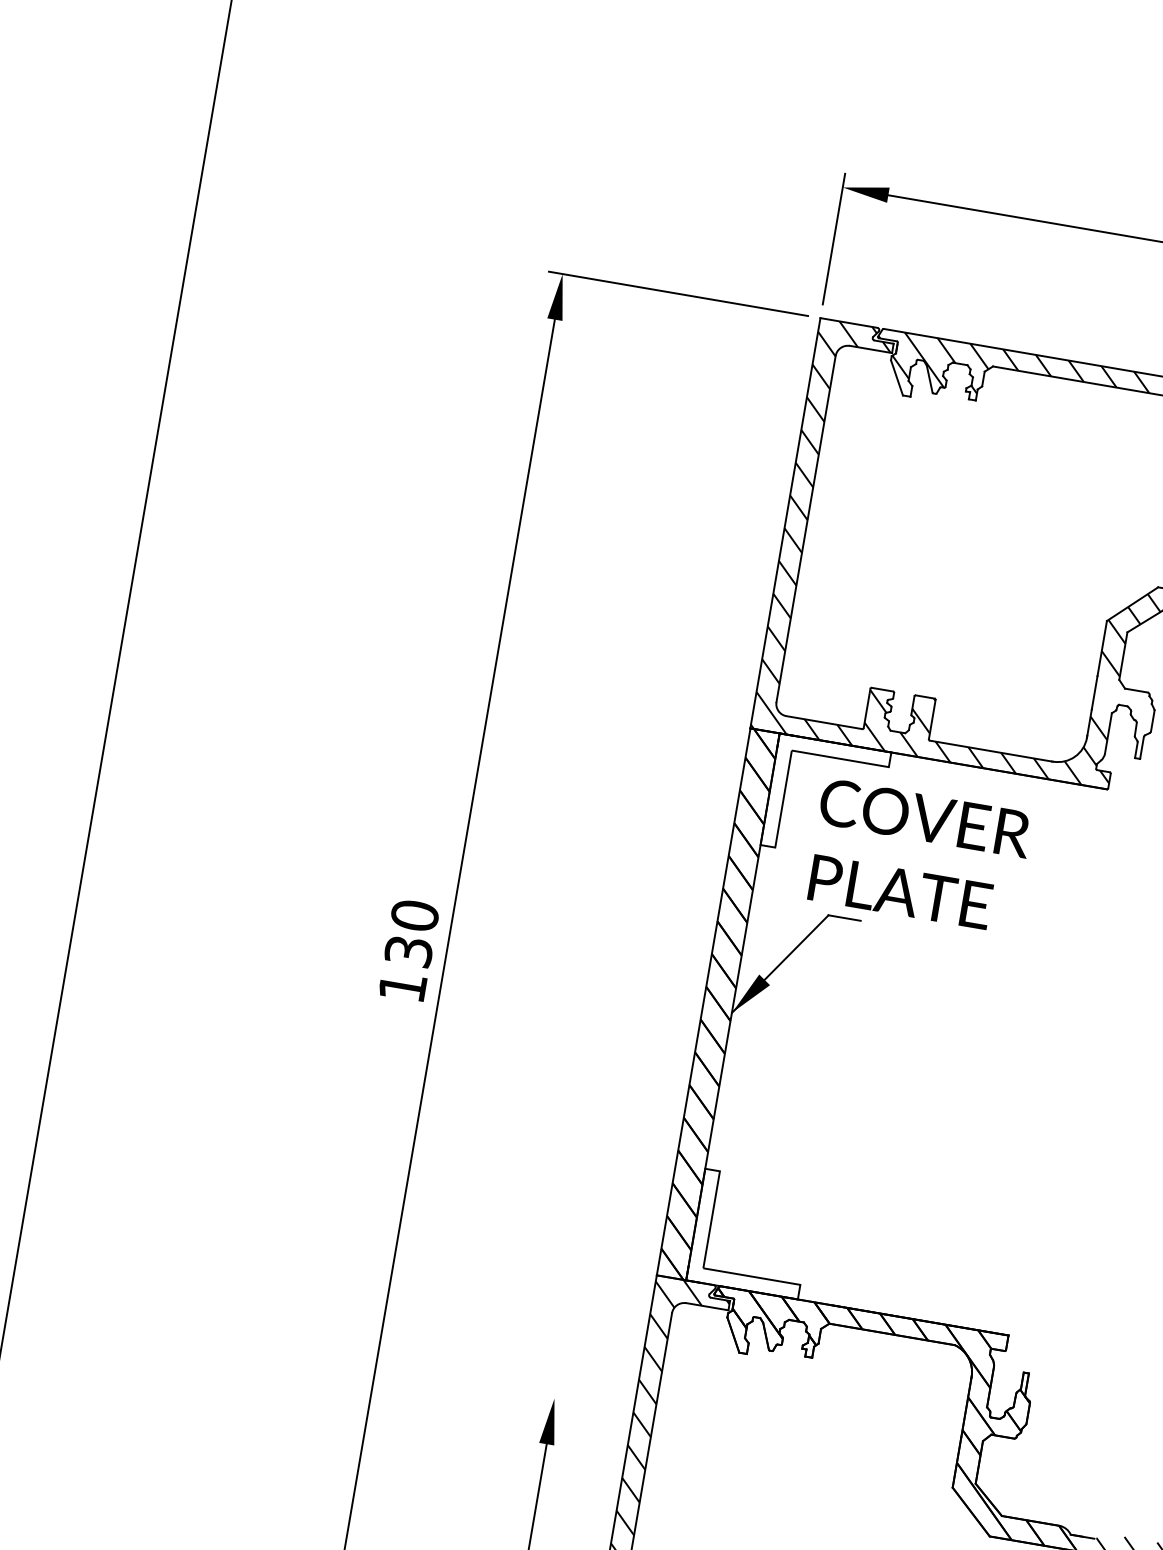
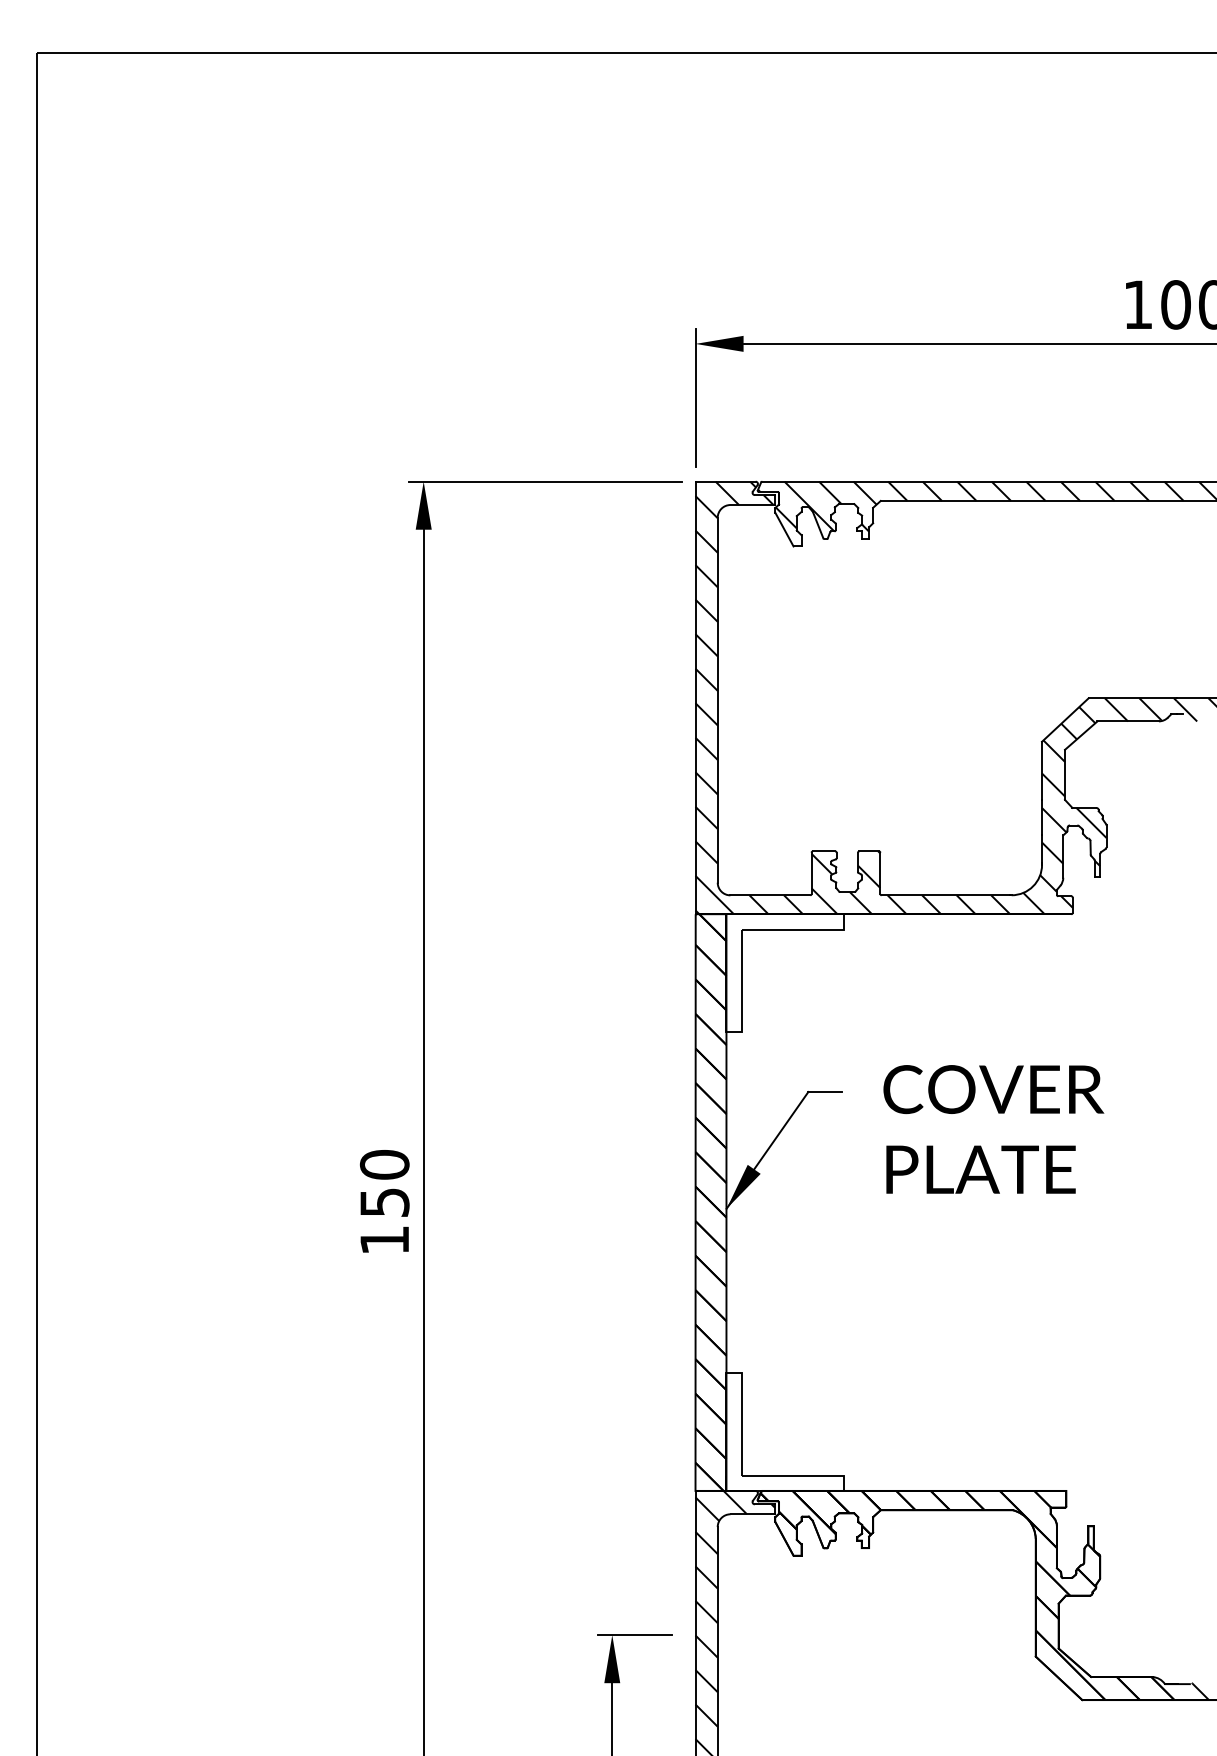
hatch: (1122, 716) -> (1074, 836), added
text: (918, 856) -> (993, 1129), moved
text: (407, 951) -> (383, 1202), 130 -> 150
line: (575, 1402) -> (634, 1635), added

